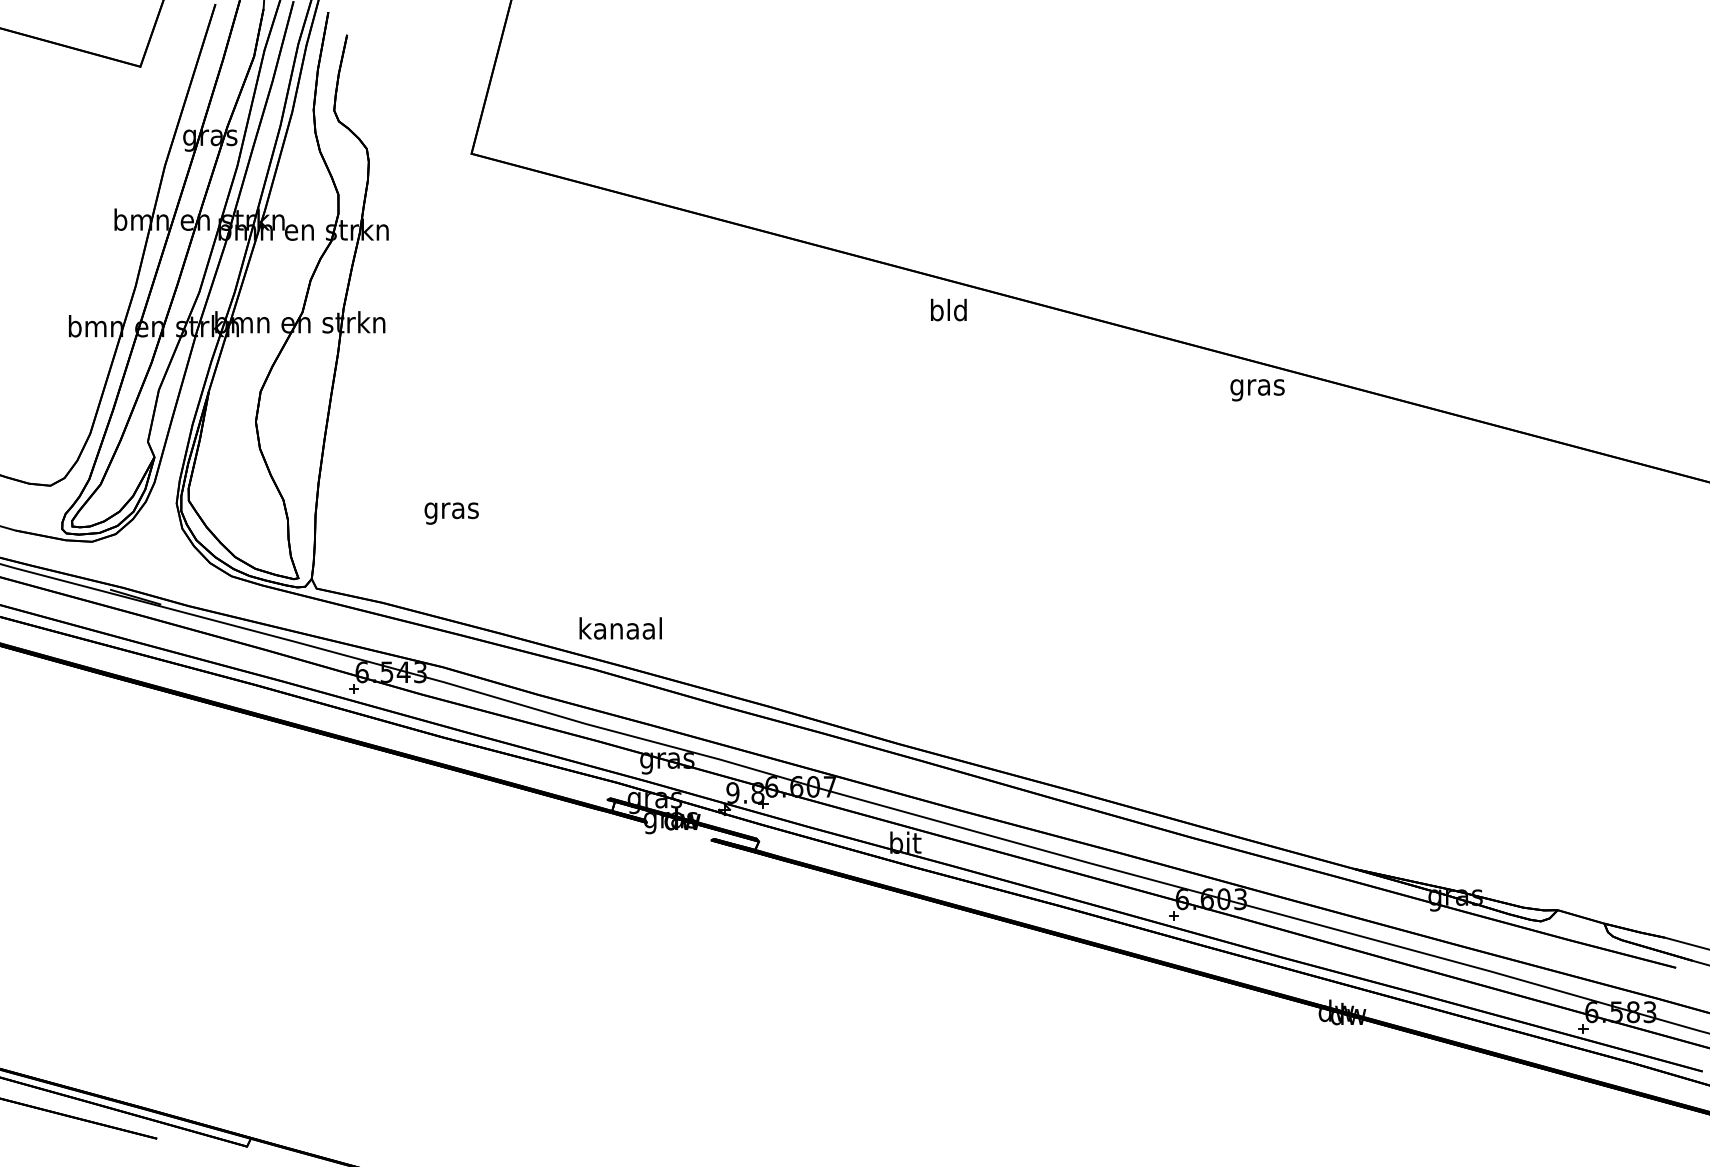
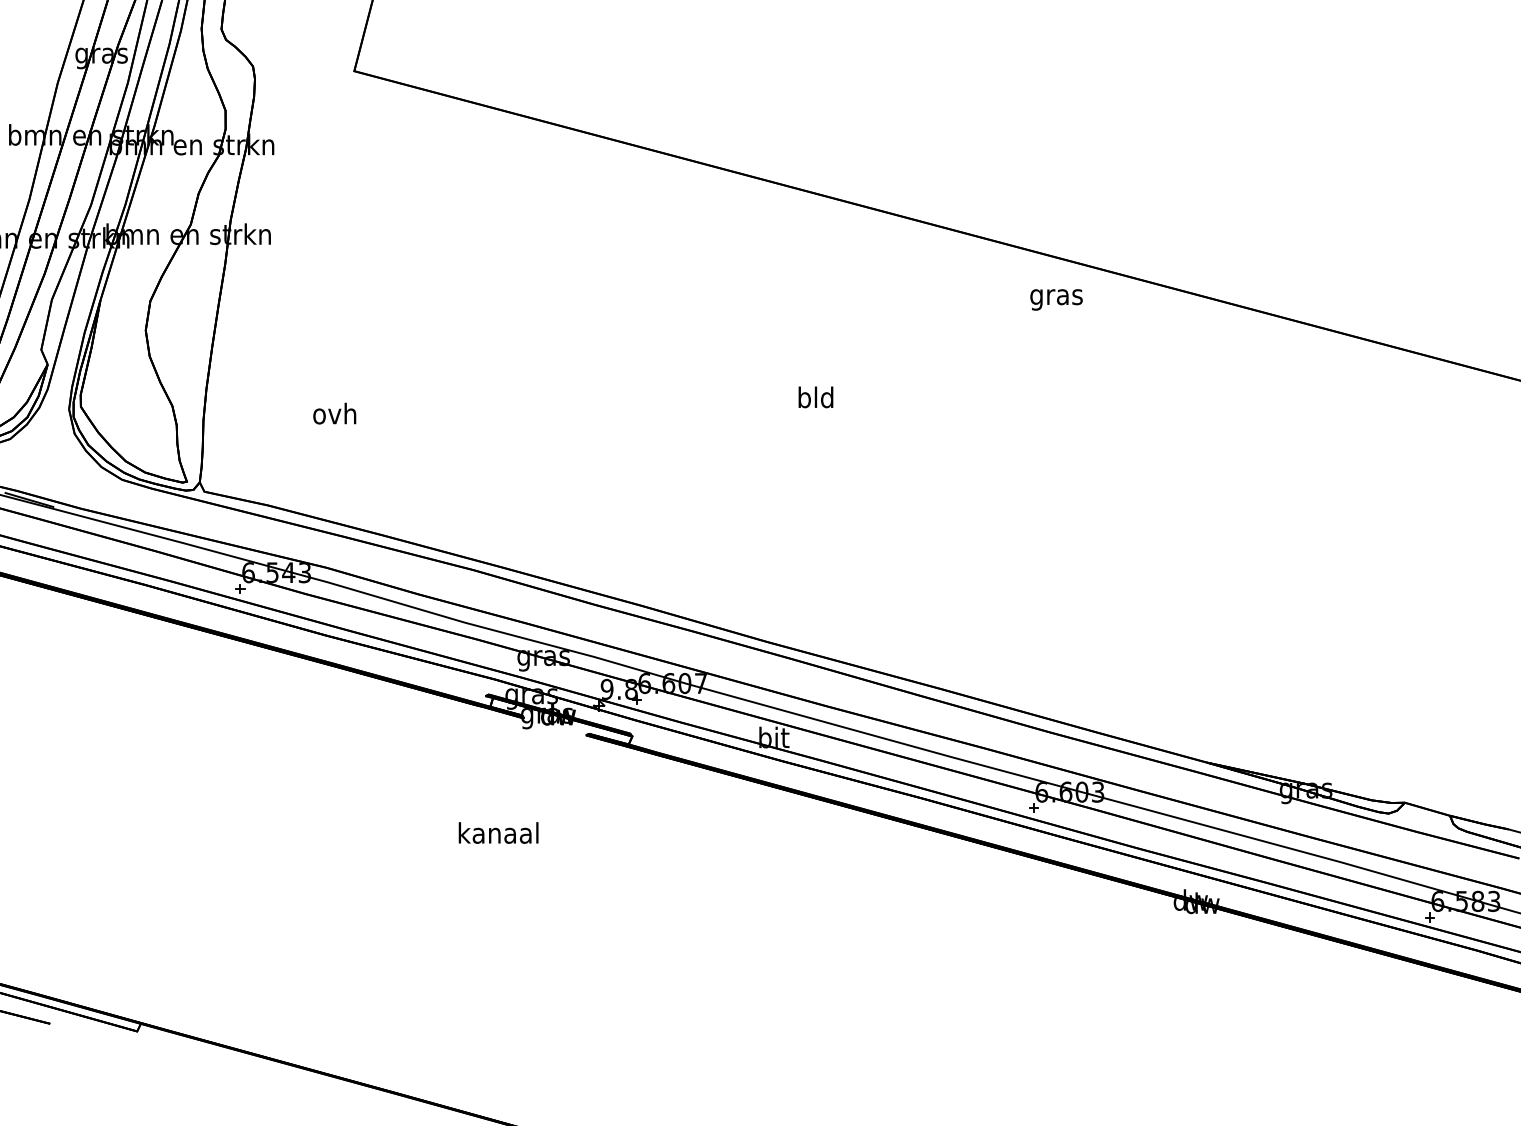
text: (948, 309) -> (815, 396), moved
text: (1257, 390) -> (1056, 300), moved
text: (451, 510) -> (334, 416), gras -> ovh
text: (620, 628) -> (498, 833), moved

